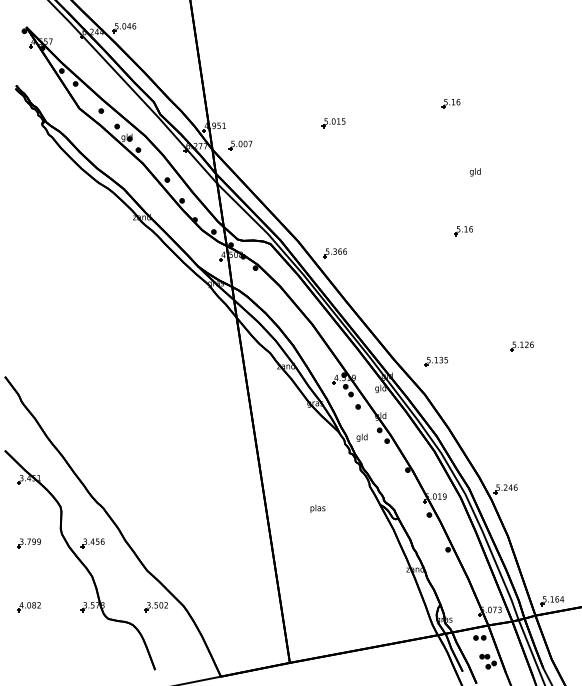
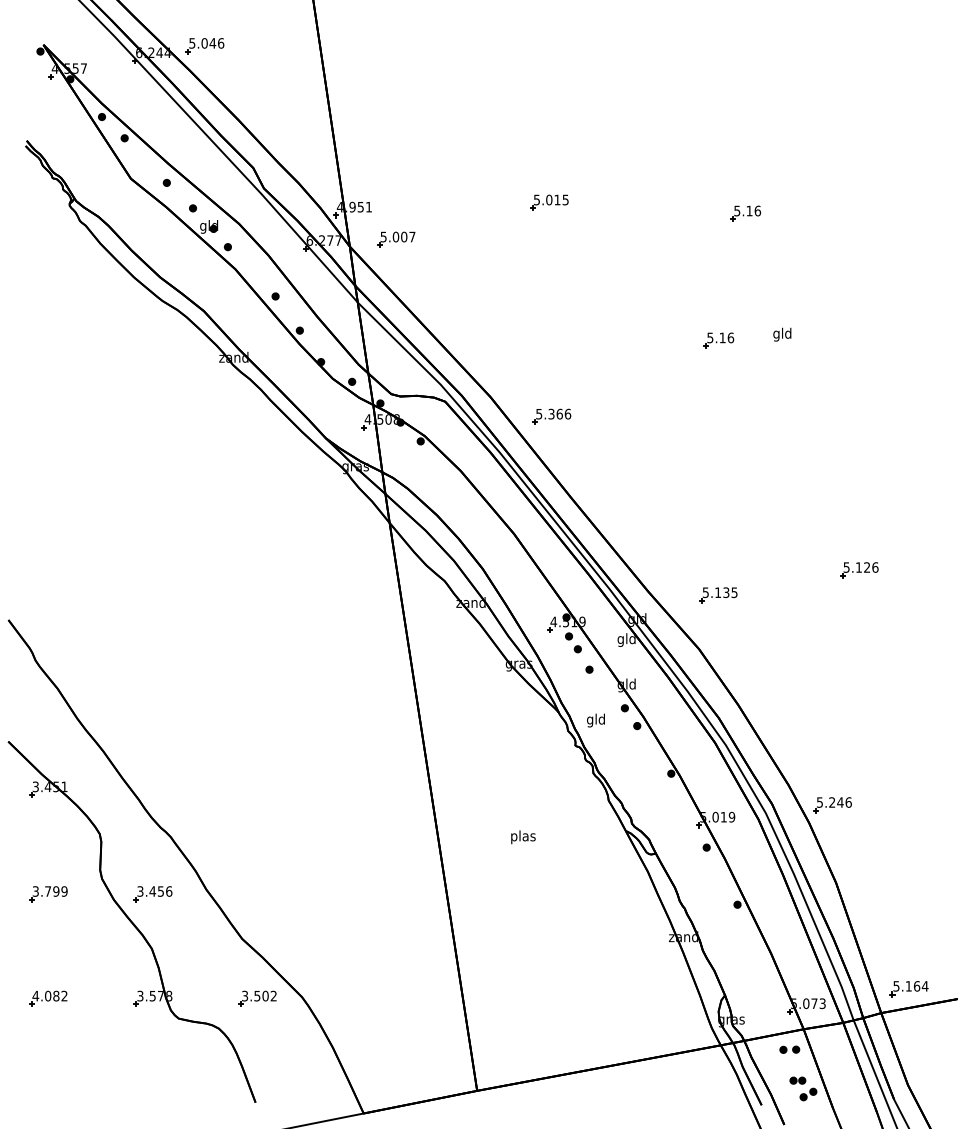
part: (450, 103) -> (744, 213), moved
text: (474, 172) -> (780, 334), moved
part: (463, 231) -> (718, 341), moved

